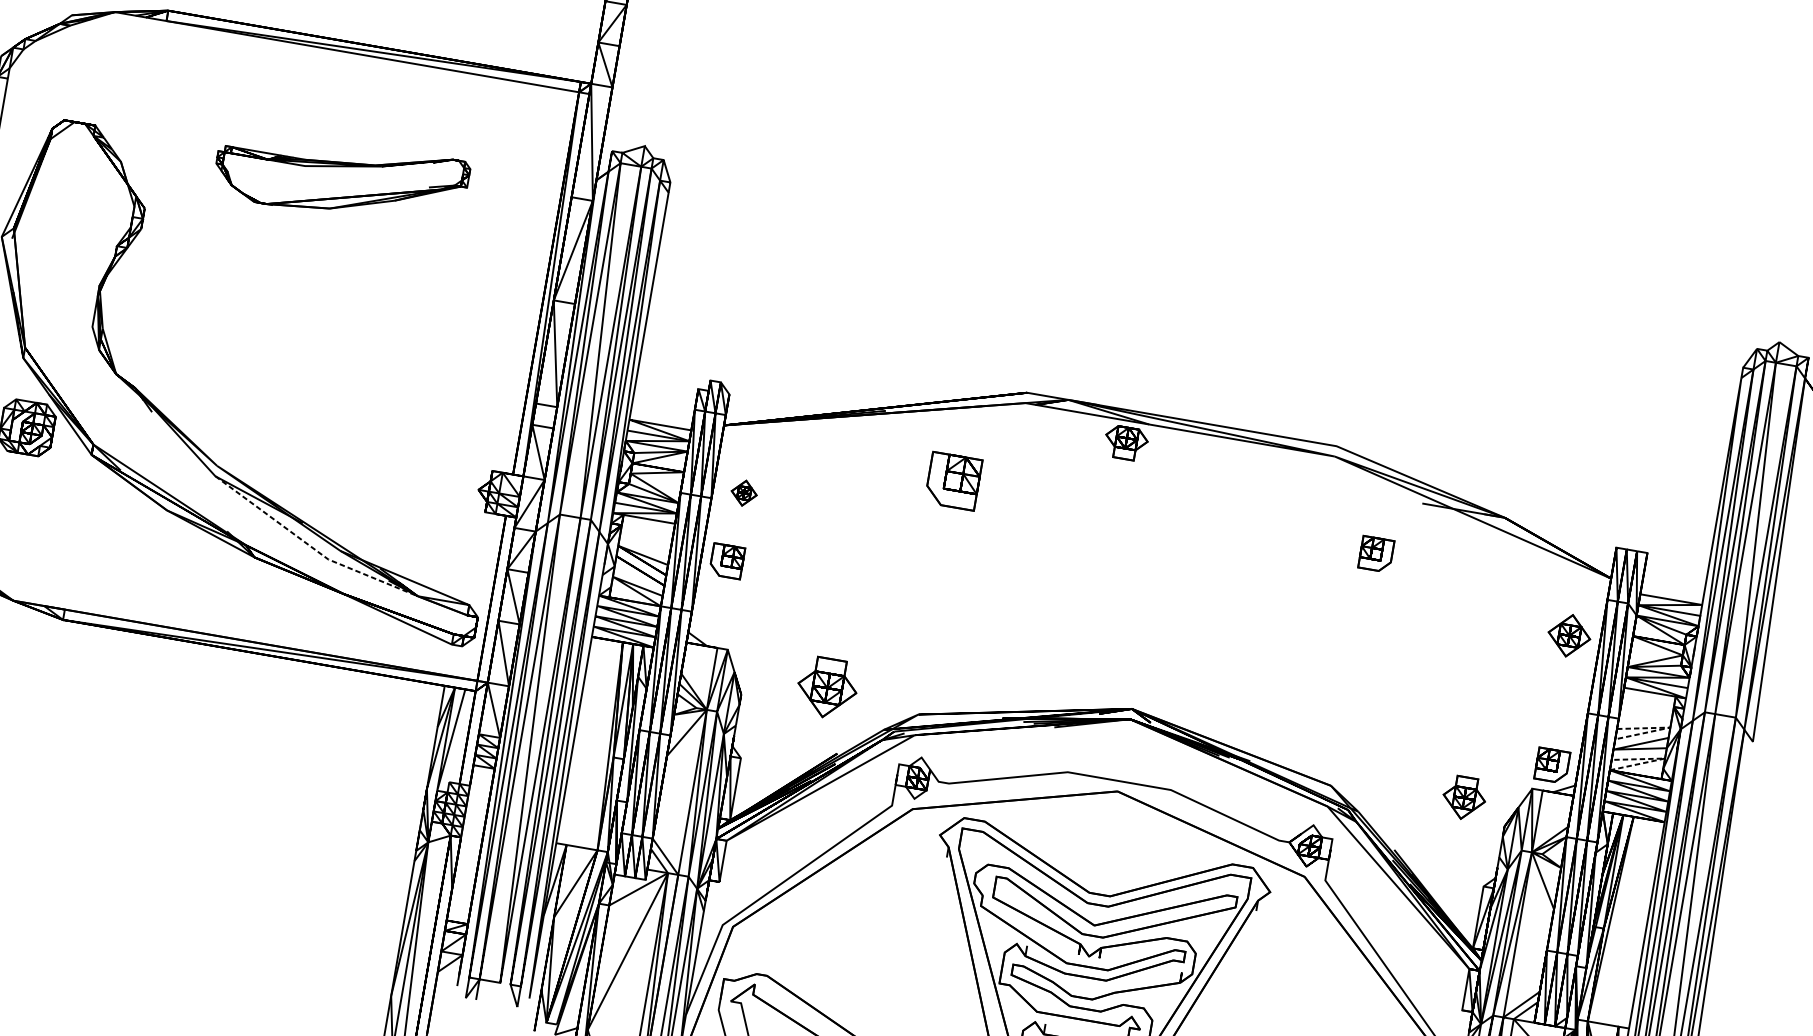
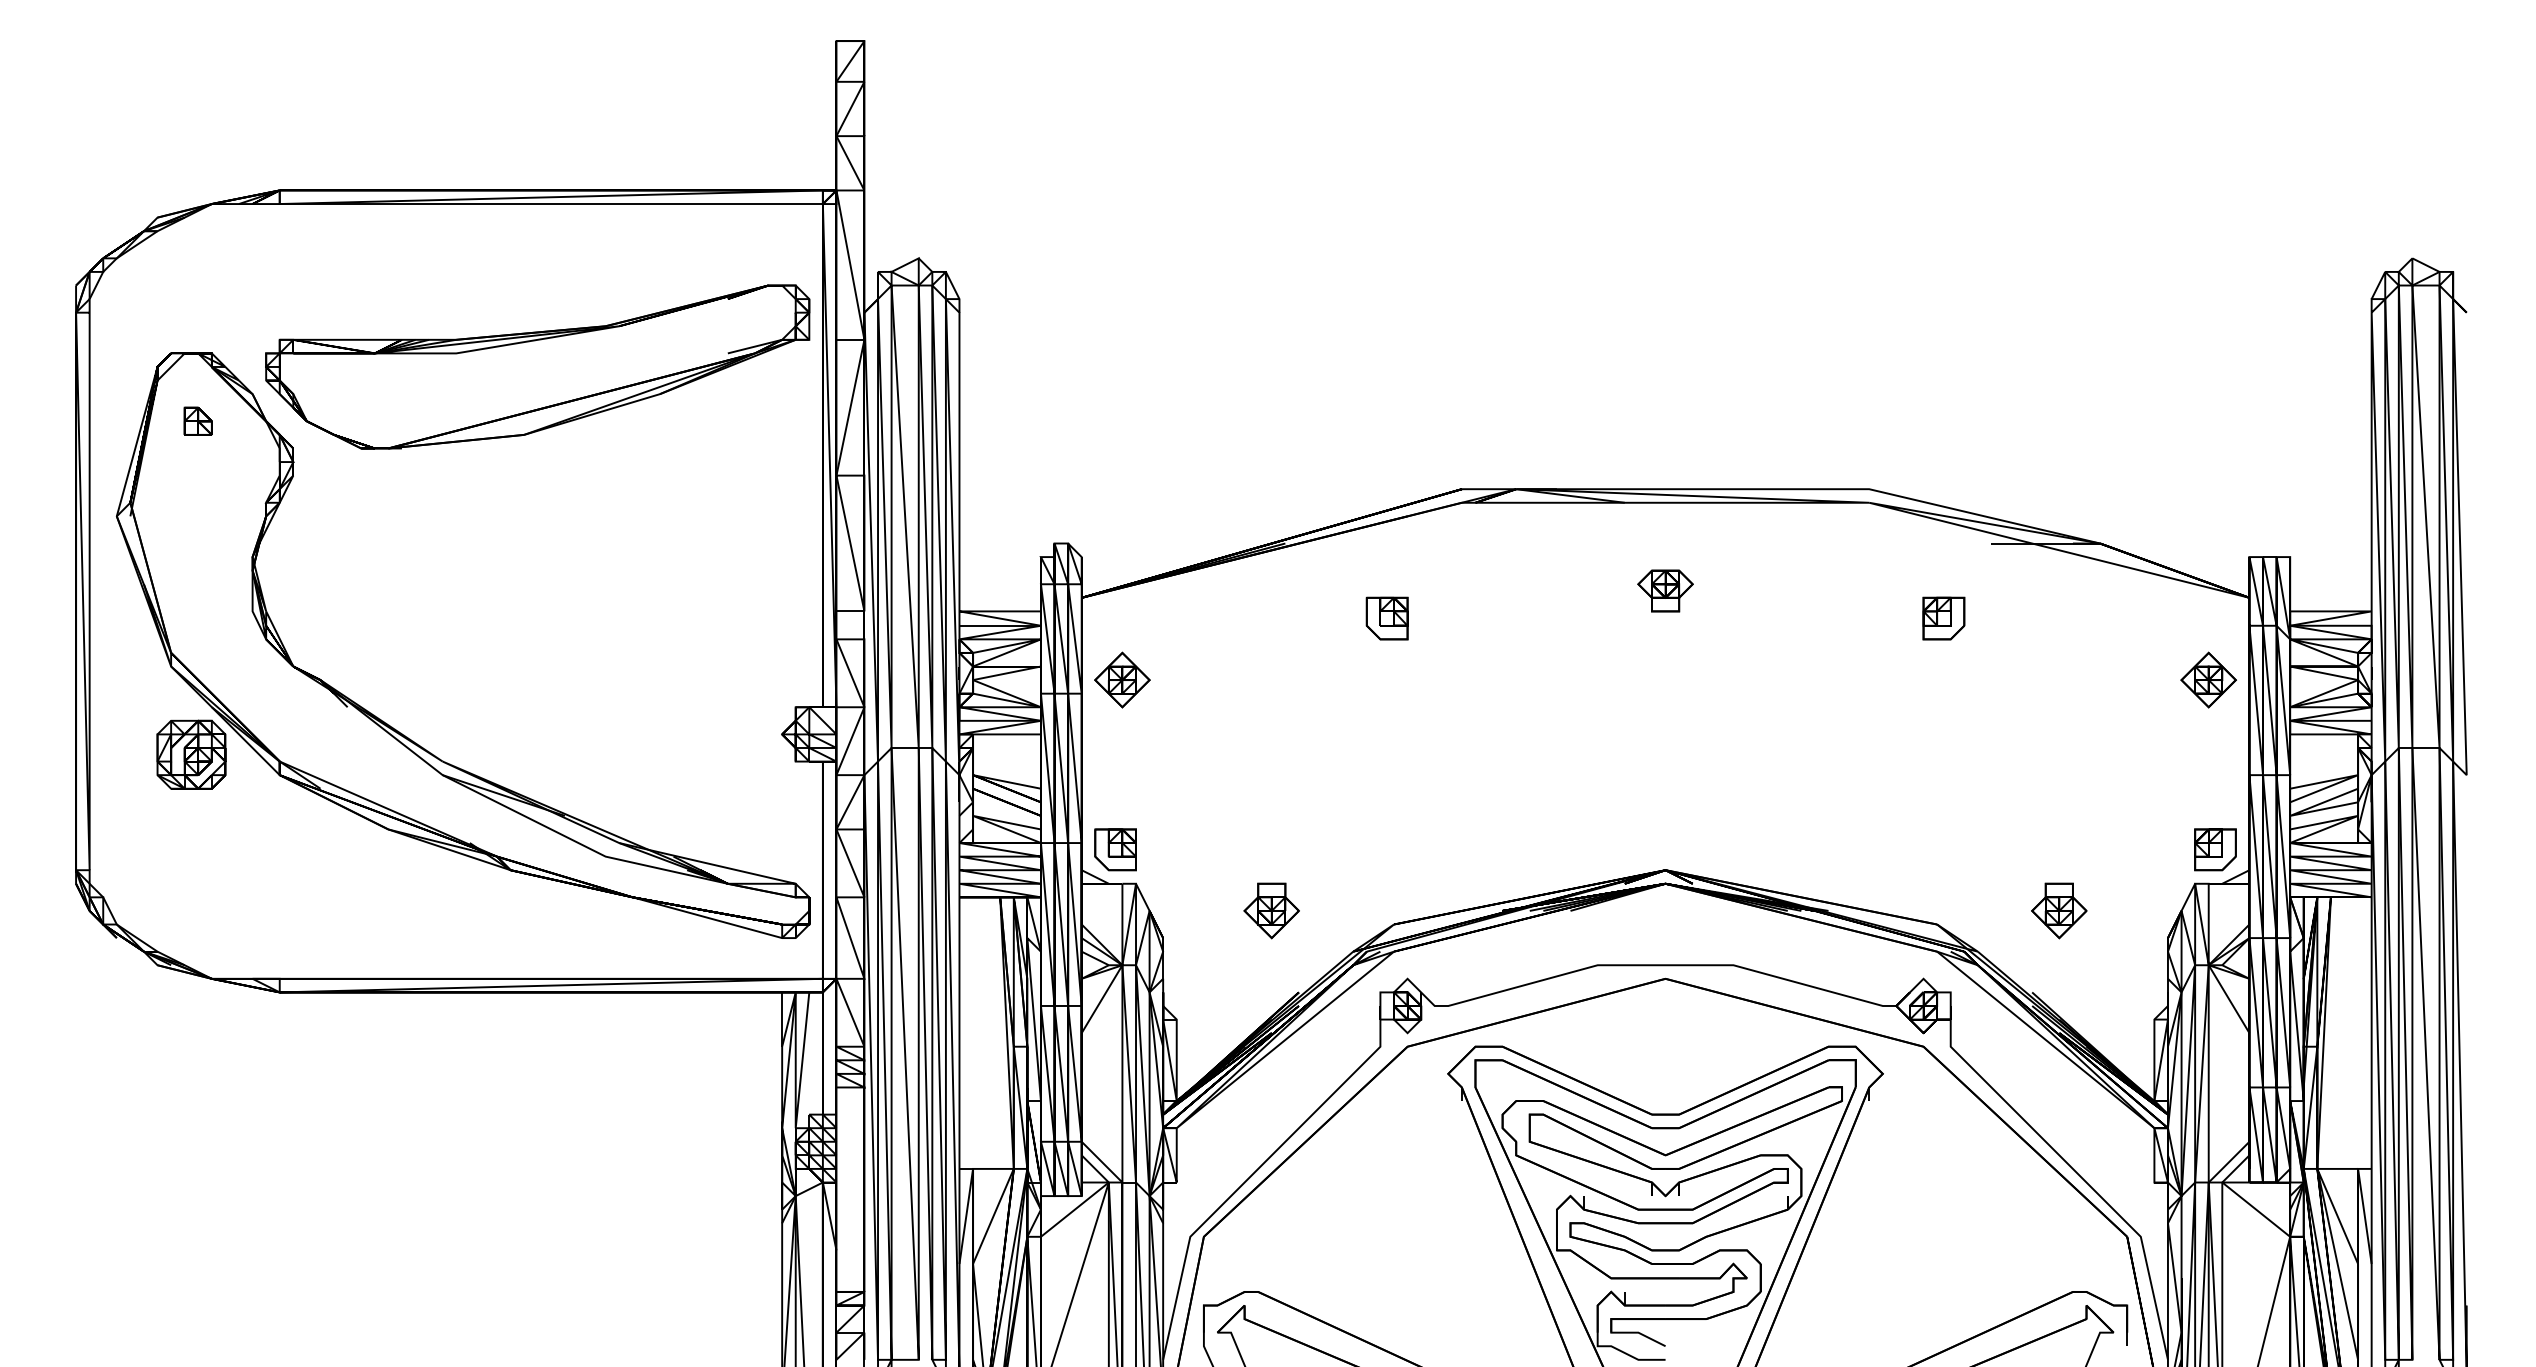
part: (75, 174) -> (197, 420), added
part: (341, 178) -> (537, 366), size x1.67
part: (1126, 442) -> (1665, 590), moved
part: (952, 481) -> (1386, 618), size x0.62
part: (744, 492) -> (1122, 679), size x1.67
line: (310, 547) -> (580, 844), dashed -> solid
part: (727, 561) -> (1115, 849), moved
part: (827, 687) -> (1271, 910), size x0.71
line: (1669, 727) -> (2356, 775), dashed -> solid
line: (1664, 758) -> (2357, 816), dashed -> solid
part: (1464, 797) -> (2059, 910), moved

